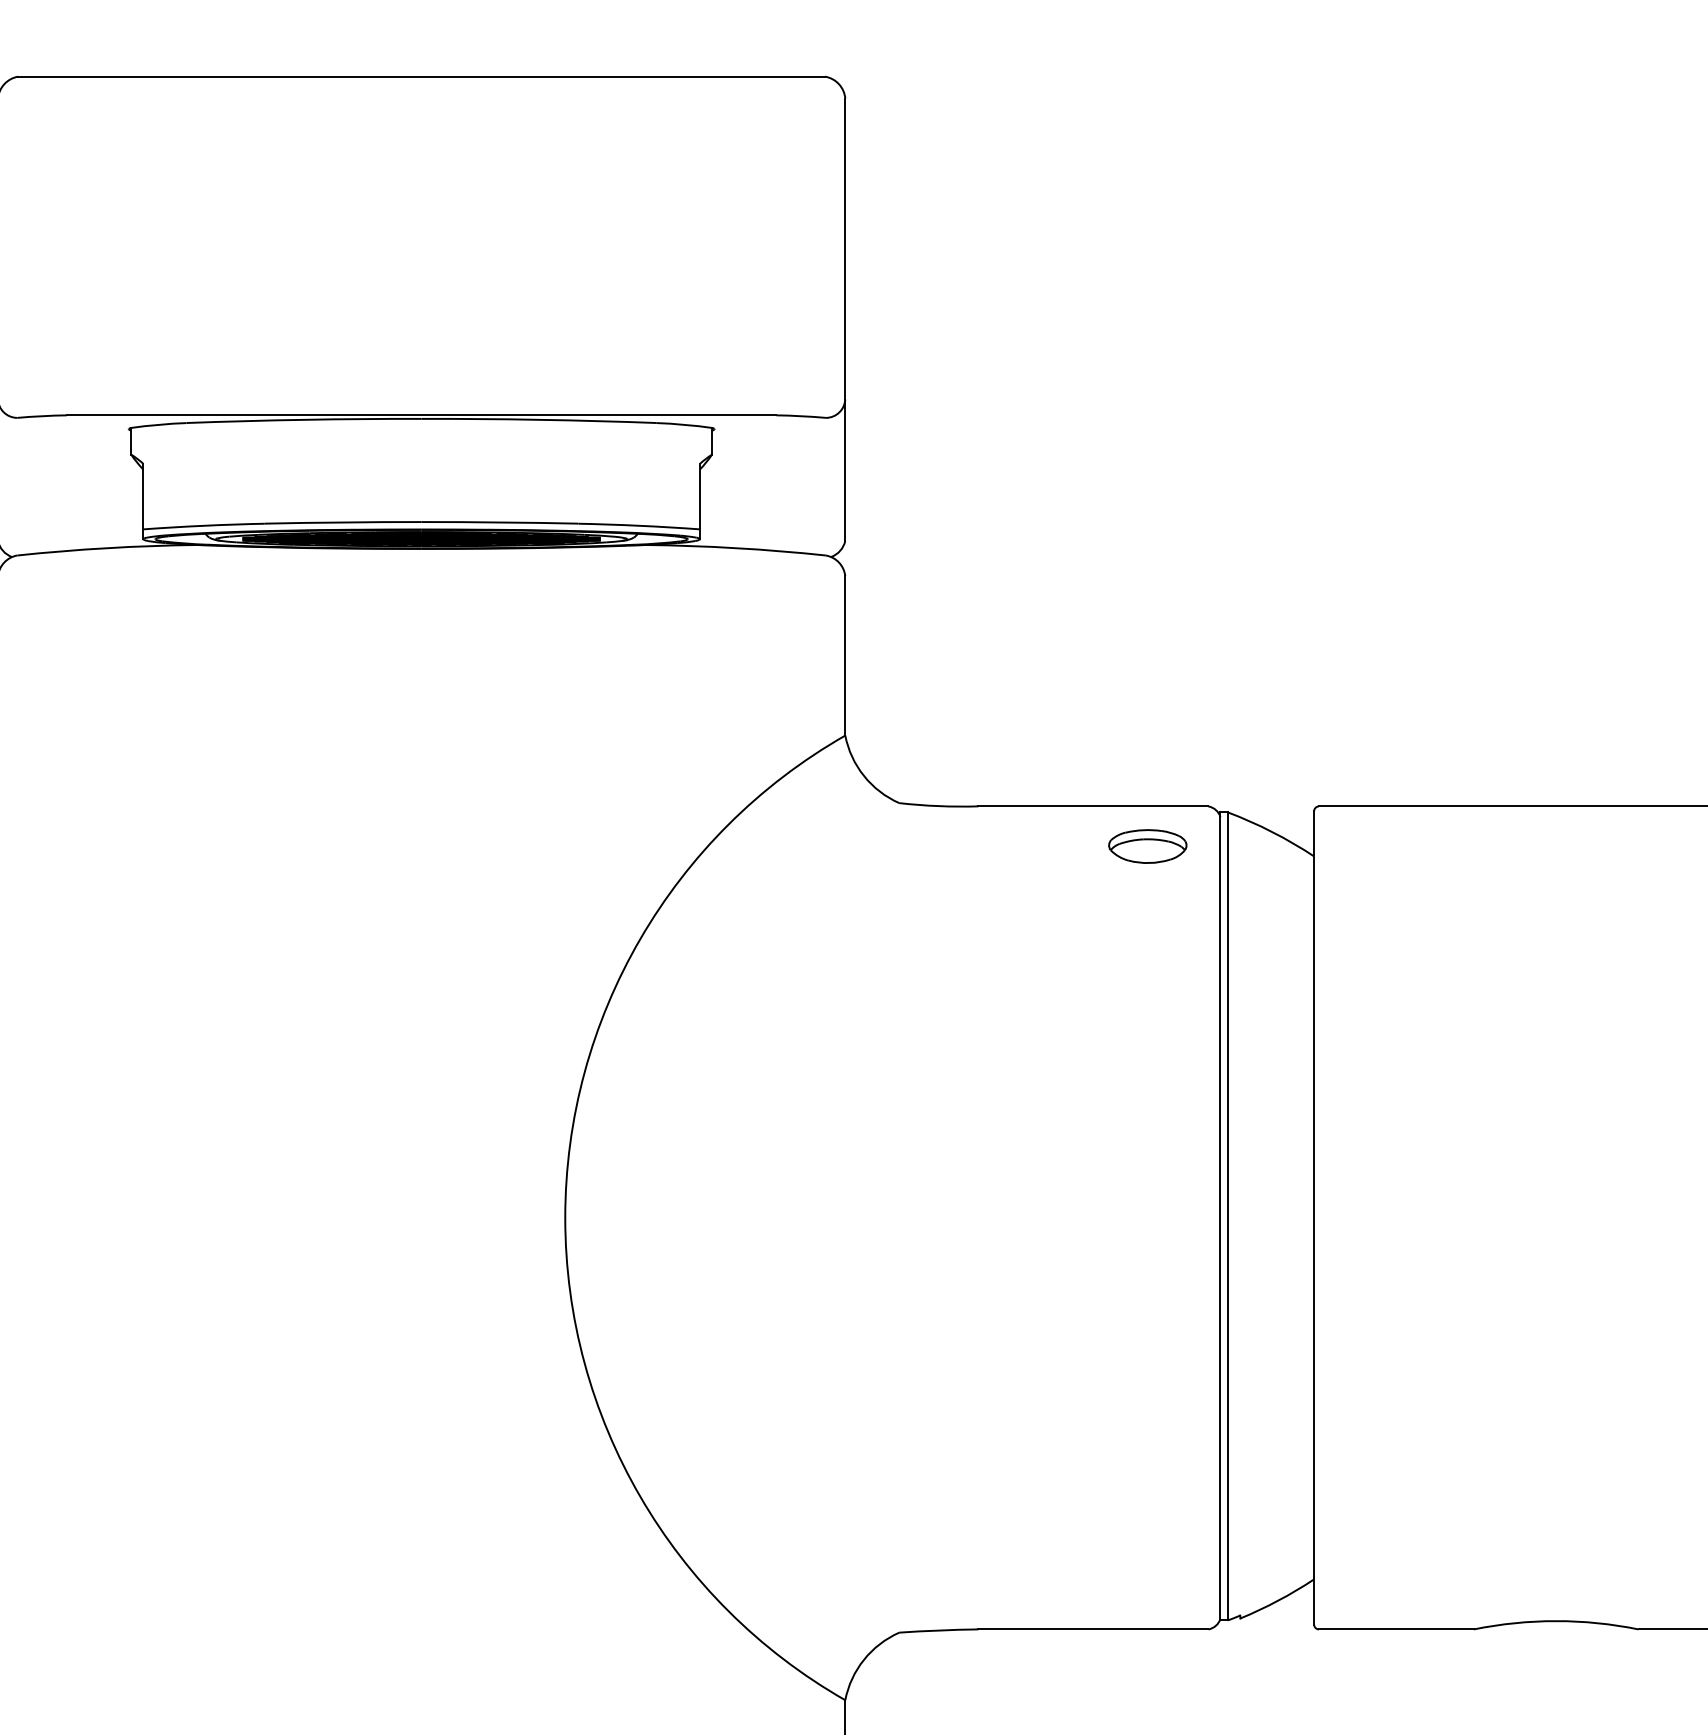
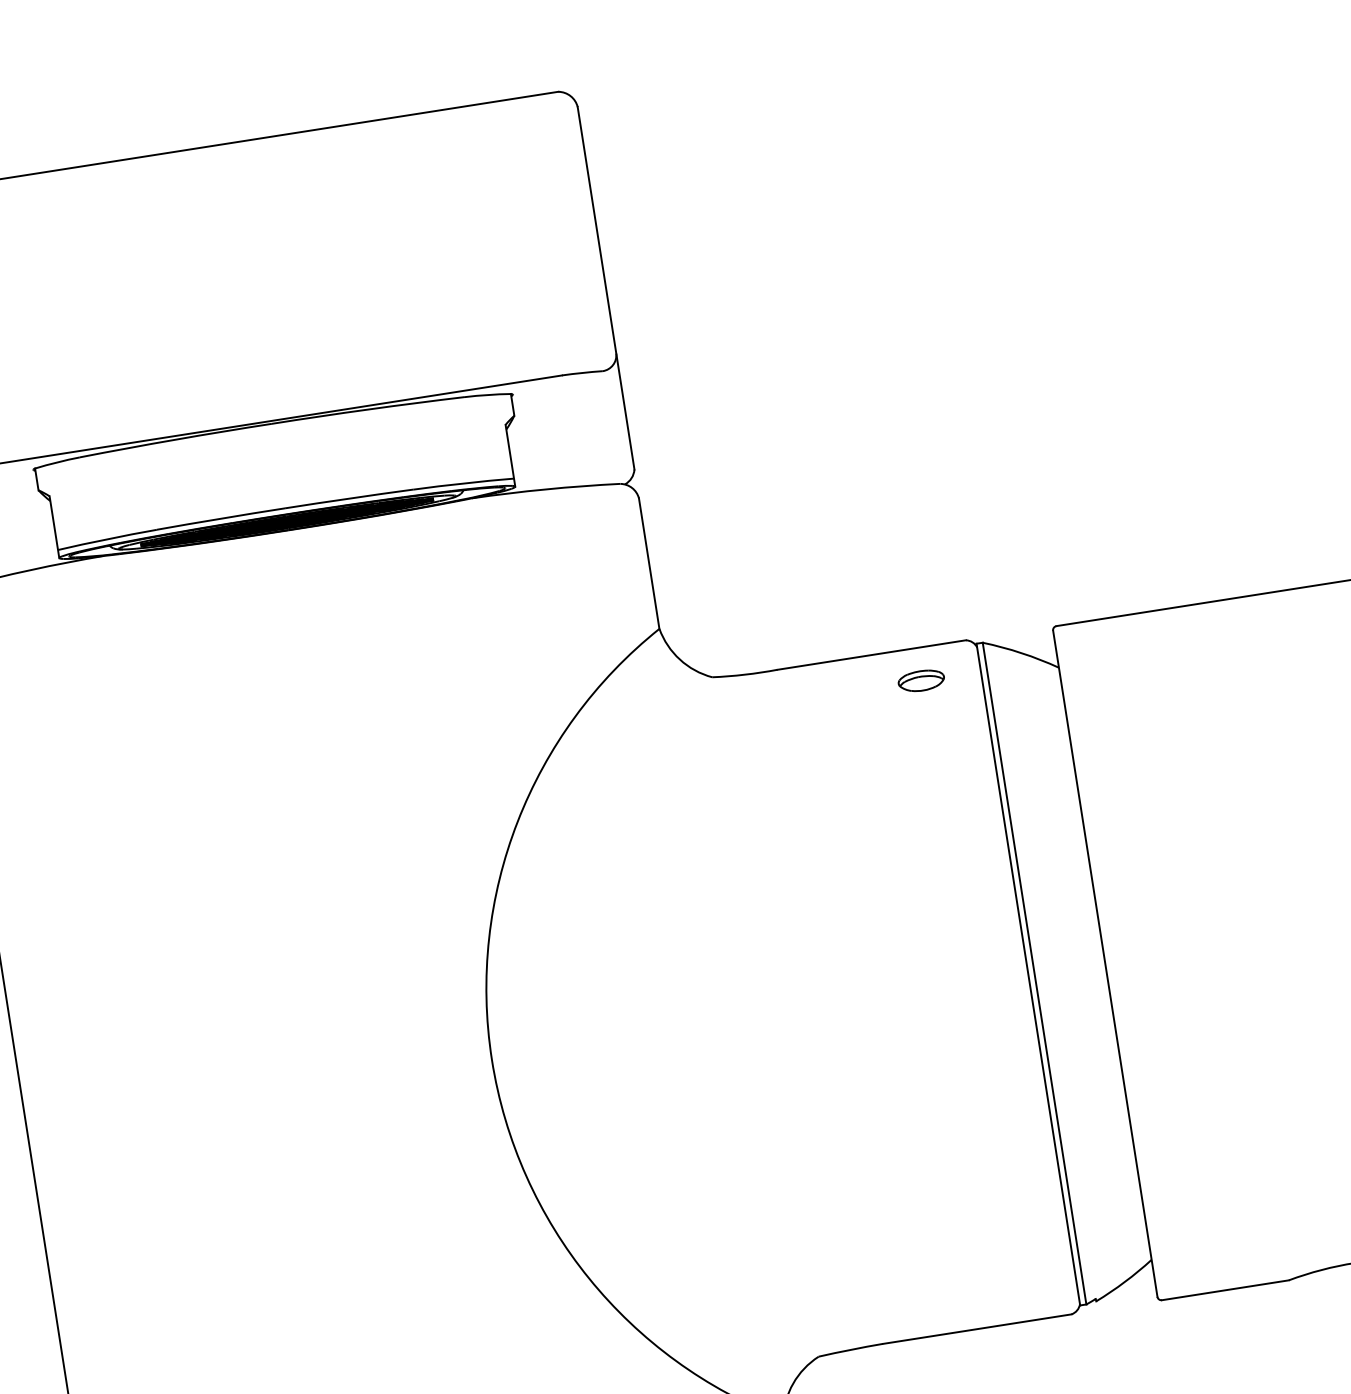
part: (1147, 846) -> (921, 680), size x0.71

